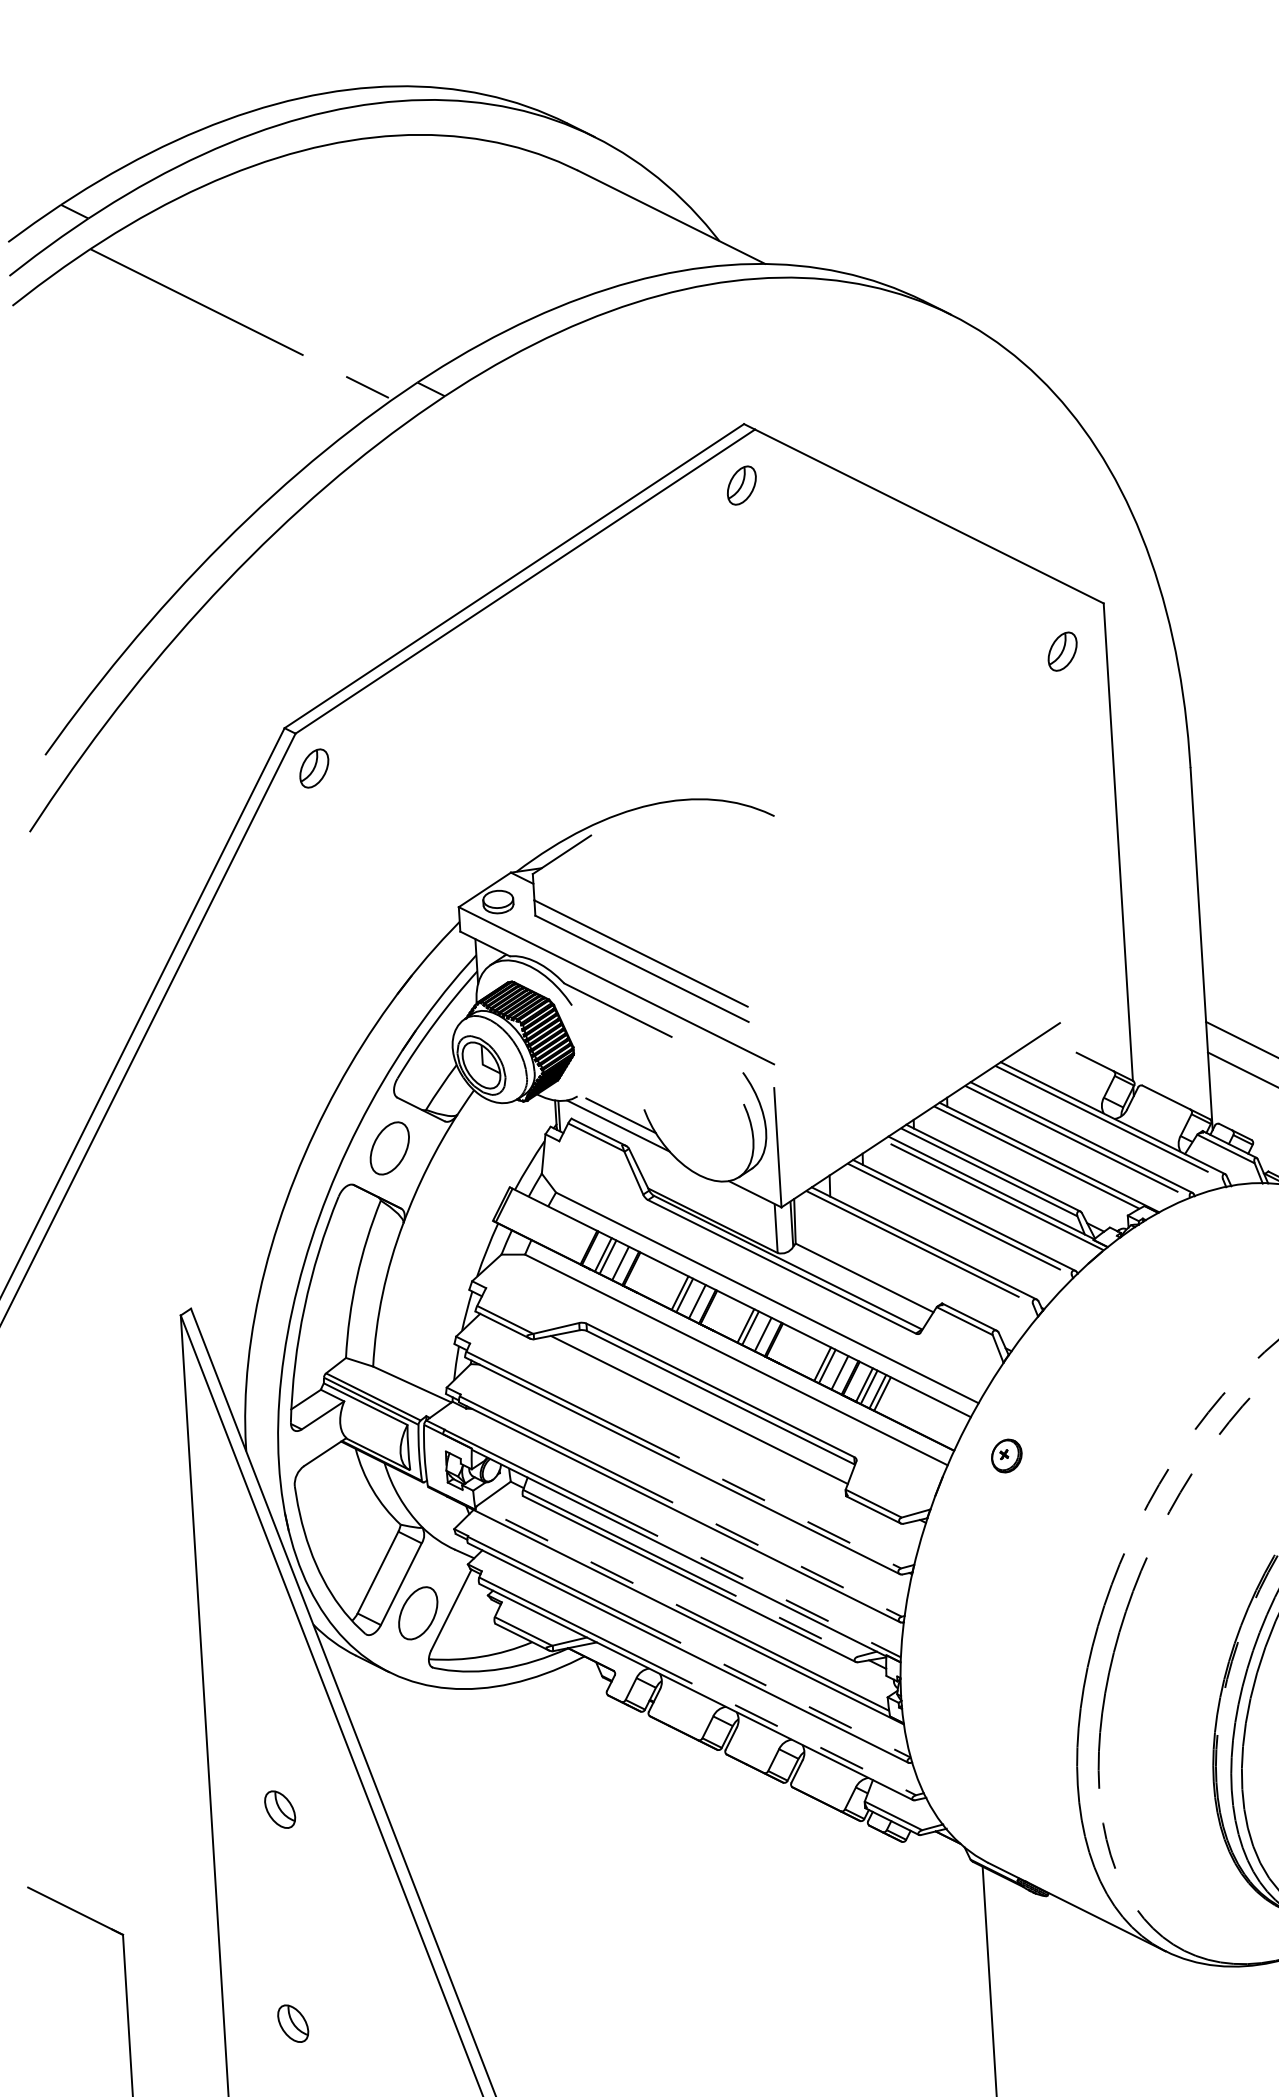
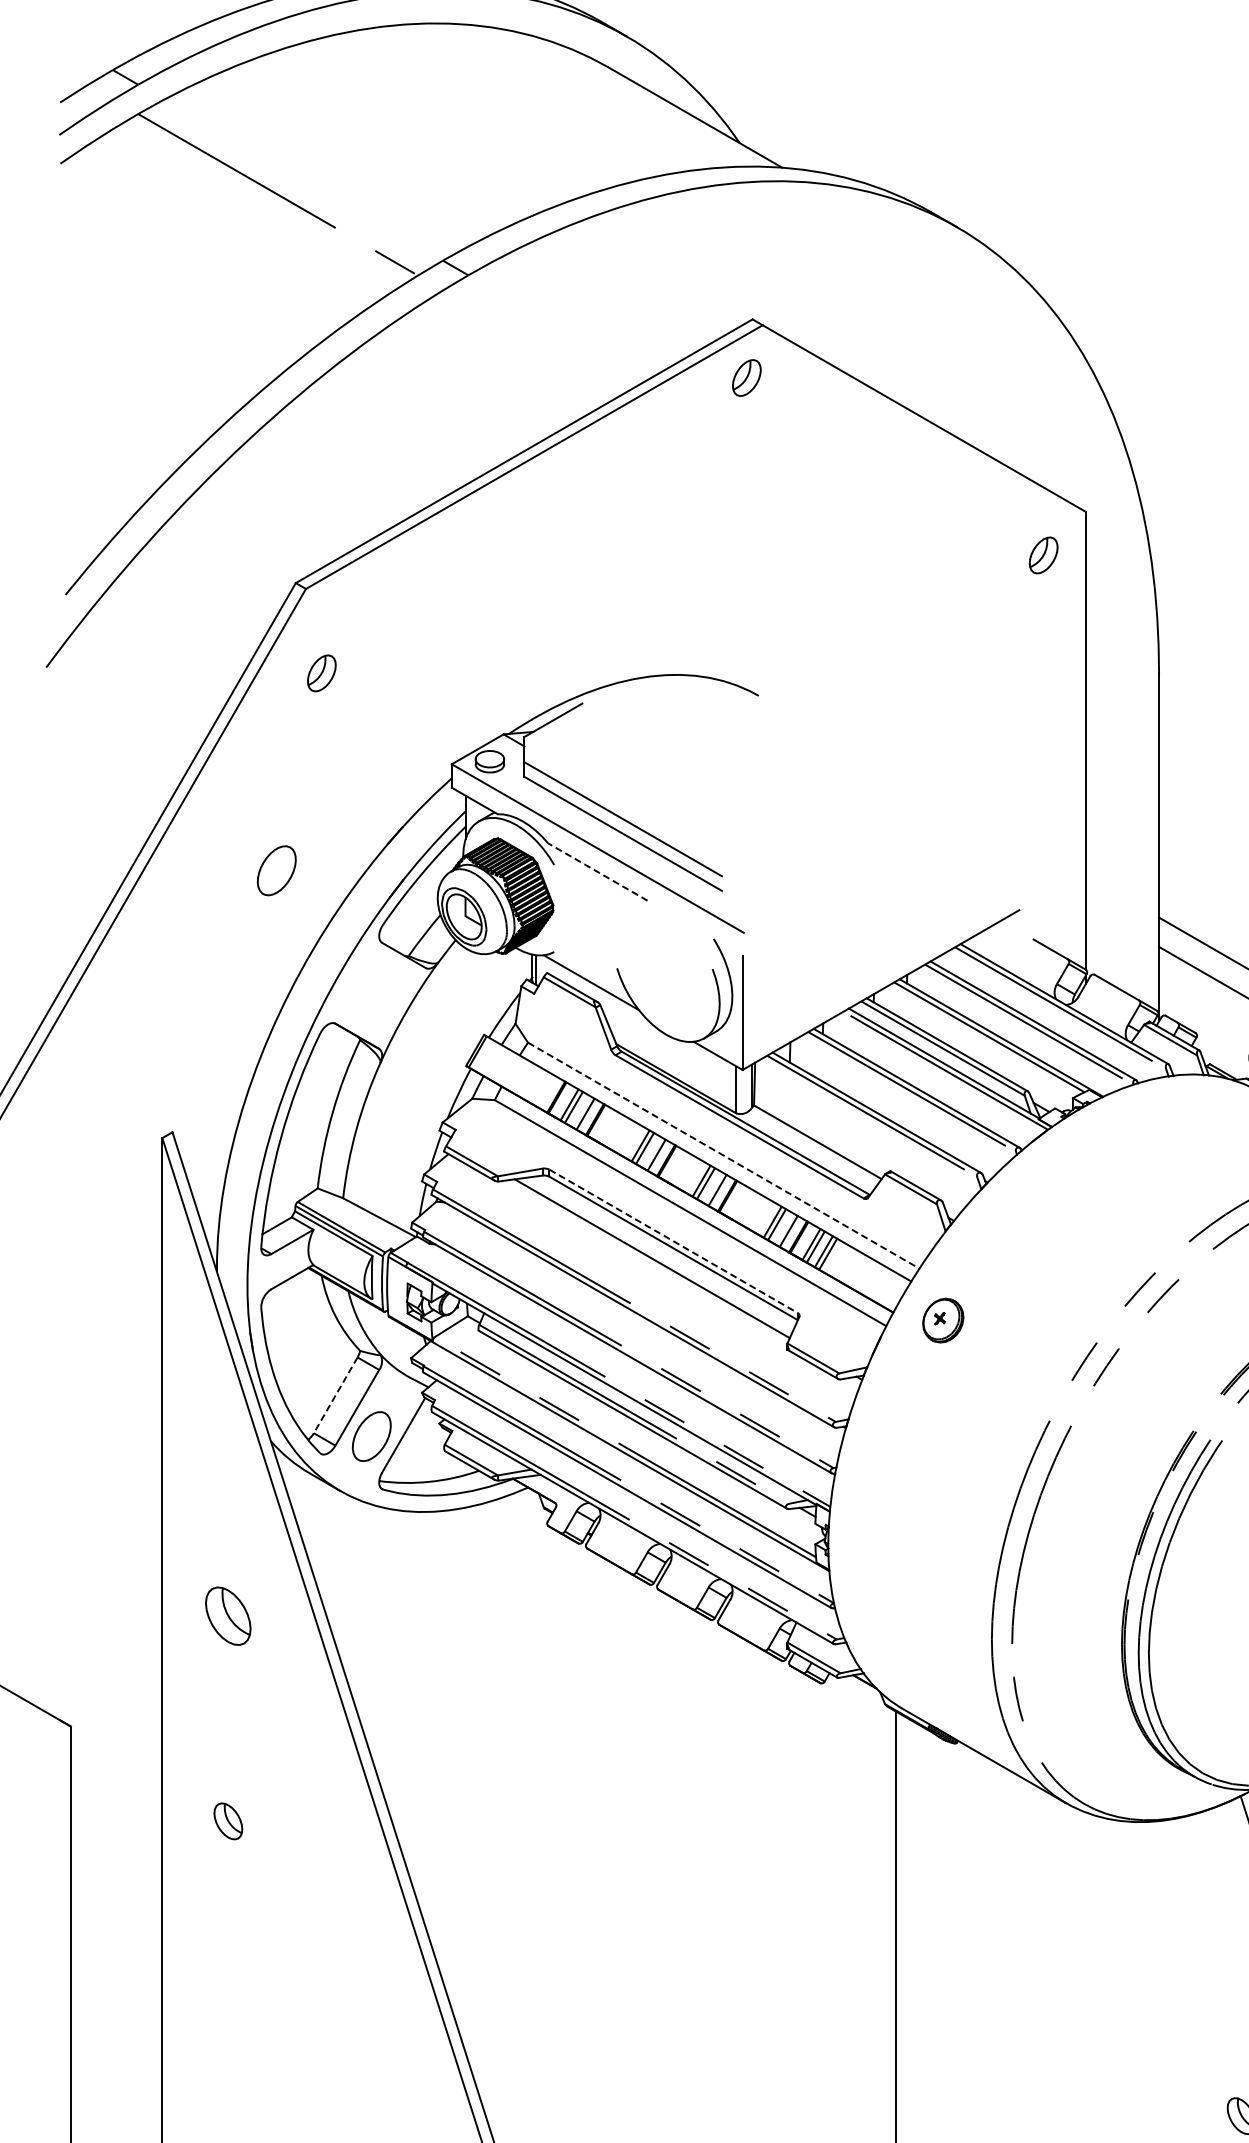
part: (313, 768) -> (321, 673), moved
line: (617, 1009) -> (597, 871), solid -> dashed
line: (620, 1115) -> (594, 972), removed
part: (389, 1148) -> (276, 870), moved
line: (767, 1297) -> (723, 1155), solid -> dashed
line: (720, 1390) -> (673, 1241), solid -> dashed
part: (1006, 1455) -> (943, 1320), size x1.4
line: (377, 1572) -> (335, 1395), solid -> dashed
part: (280, 1809) -> (228, 1615), size x1.6

